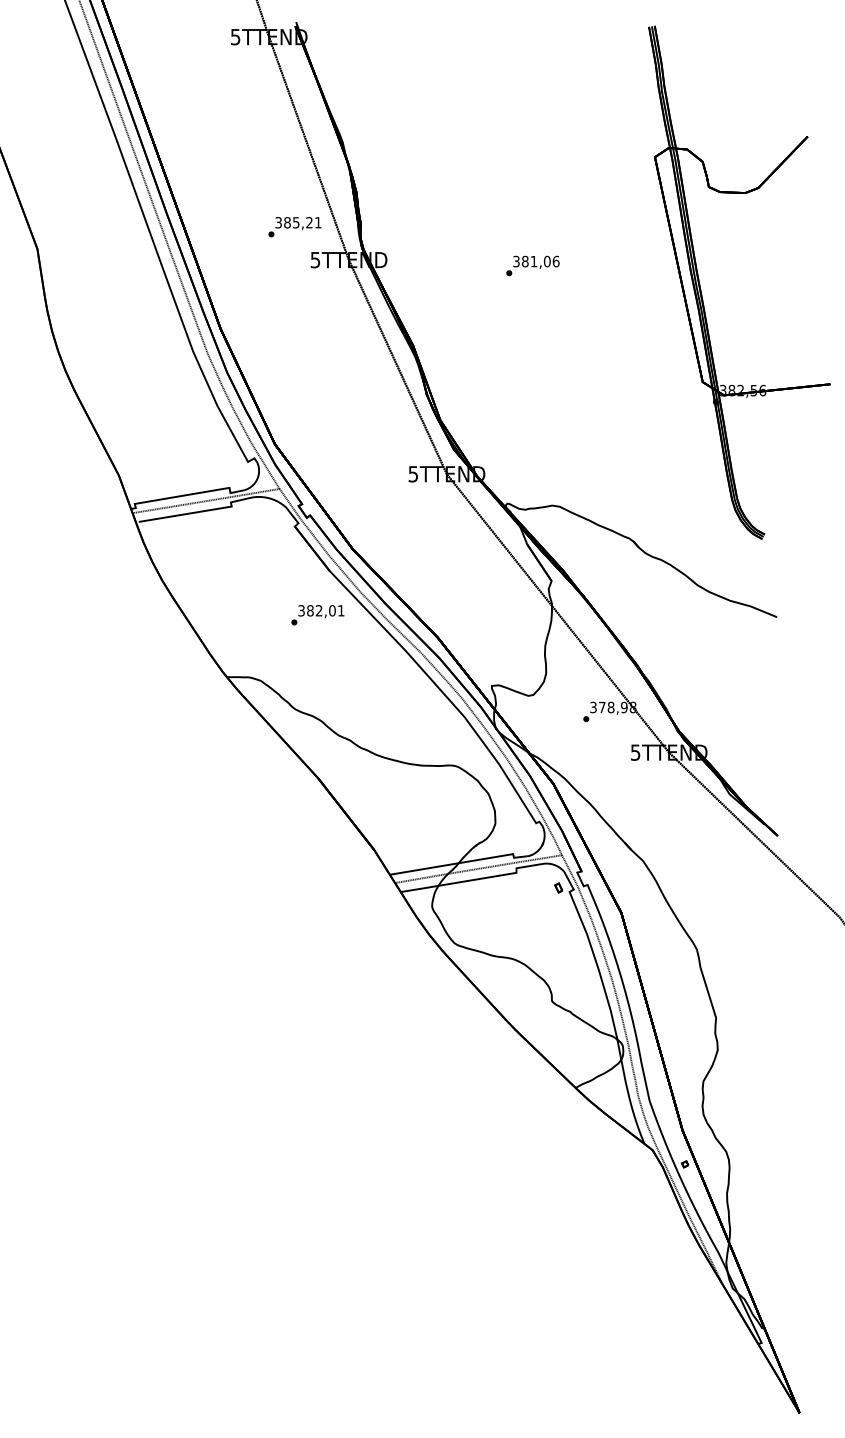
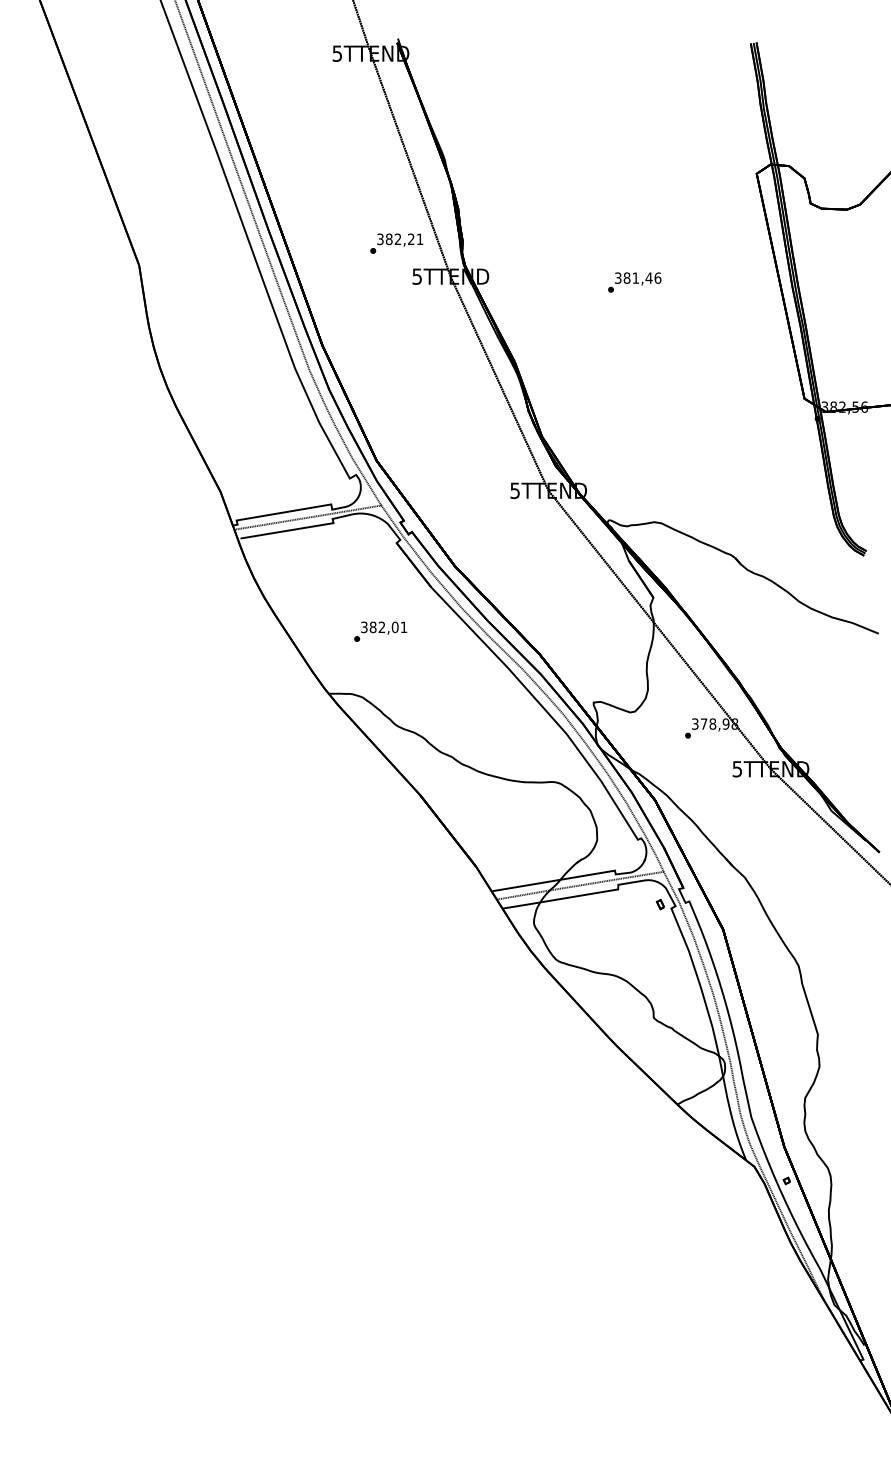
text: (295, 222) -> (397, 239), 385,21 -> 382,21
text: (546, 260) -> (648, 277), 381,06 -> 381,46
text: (317, 614) -> (380, 631), moved

